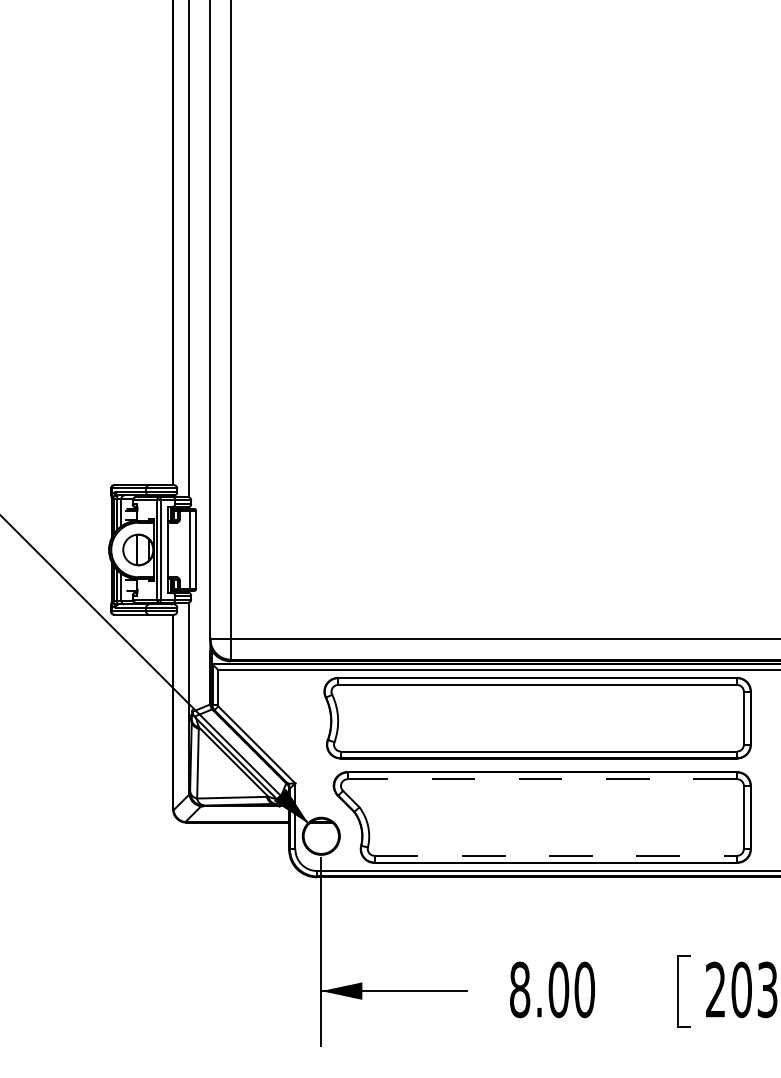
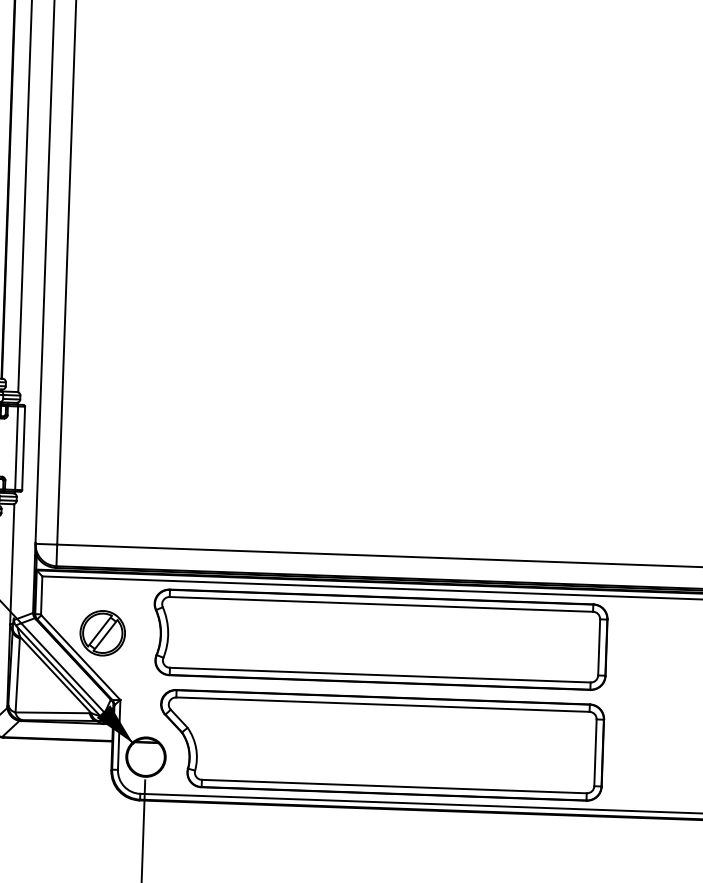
part: (276, 721) -> (102, 633), added
line: (542, 779) -> (382, 705), dashed -> solid
line: (556, 855) -> (395, 786), dashed -> solid

